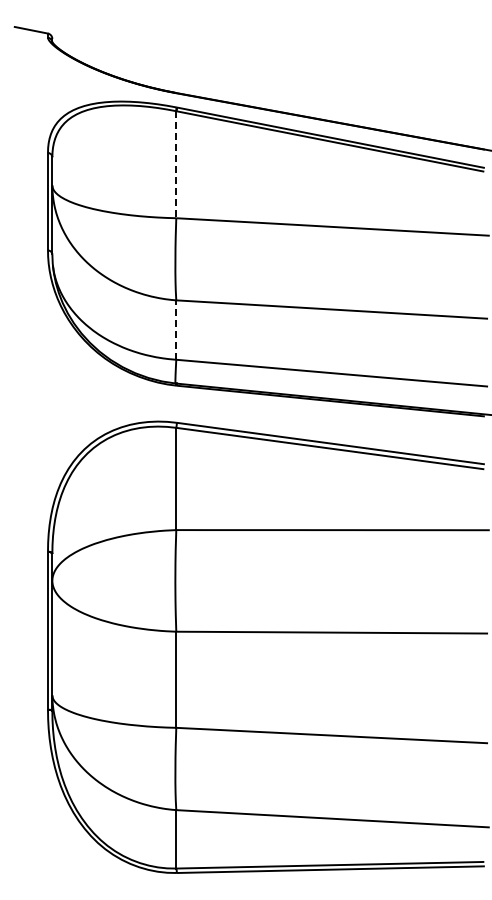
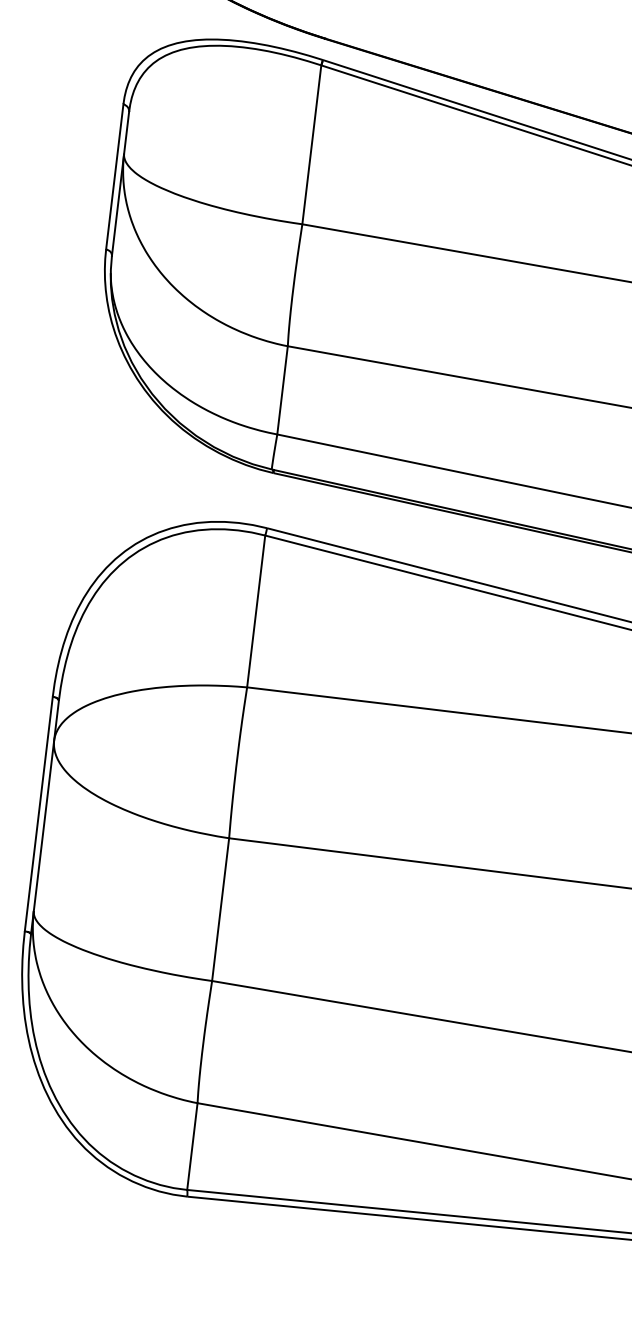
line: (176, 164) -> (312, 144), dashed -> solid
line: (176, 330) -> (282, 391), dashed -> solid

